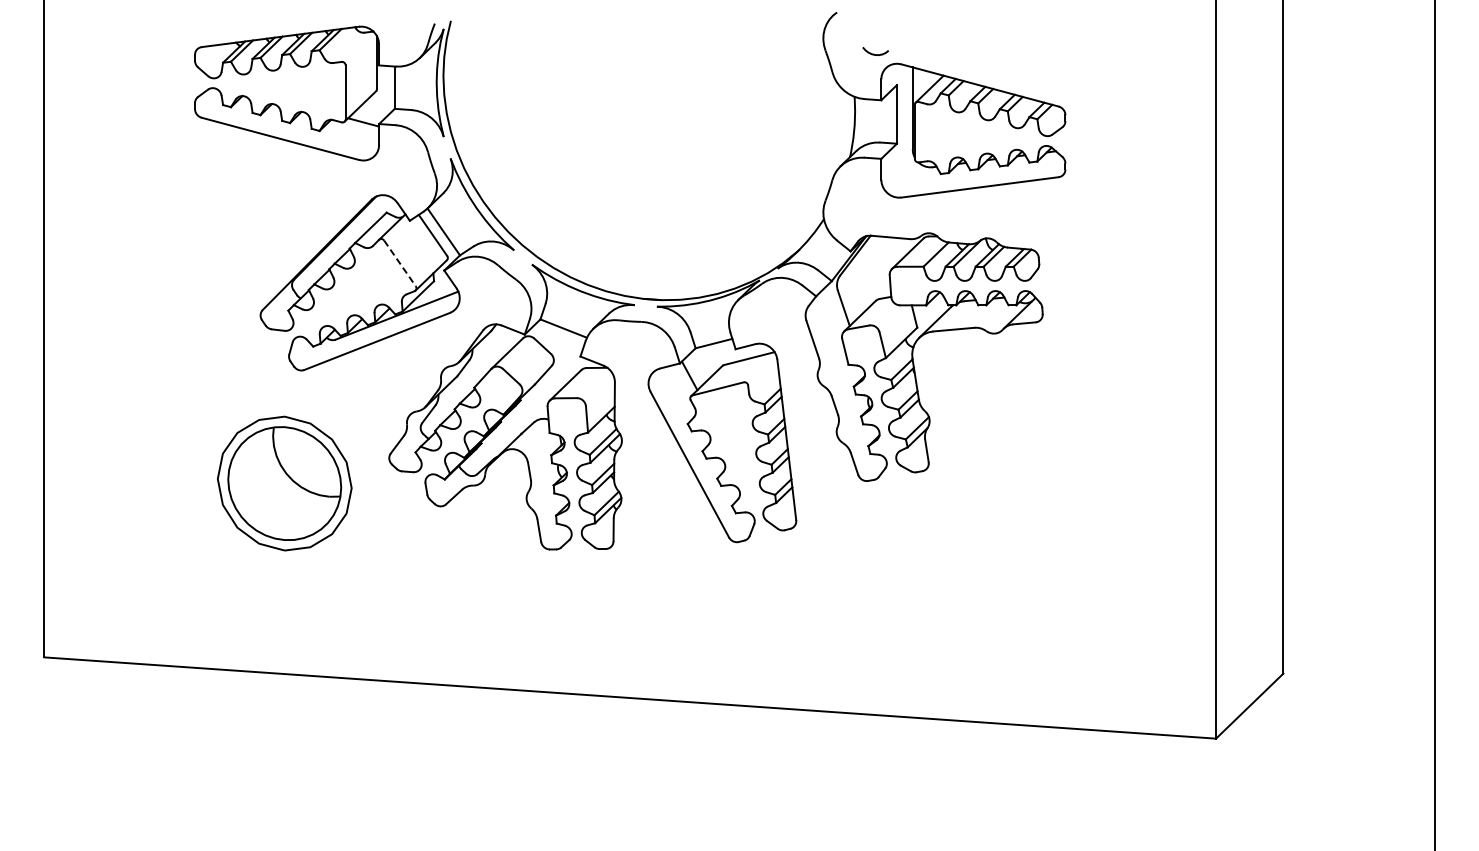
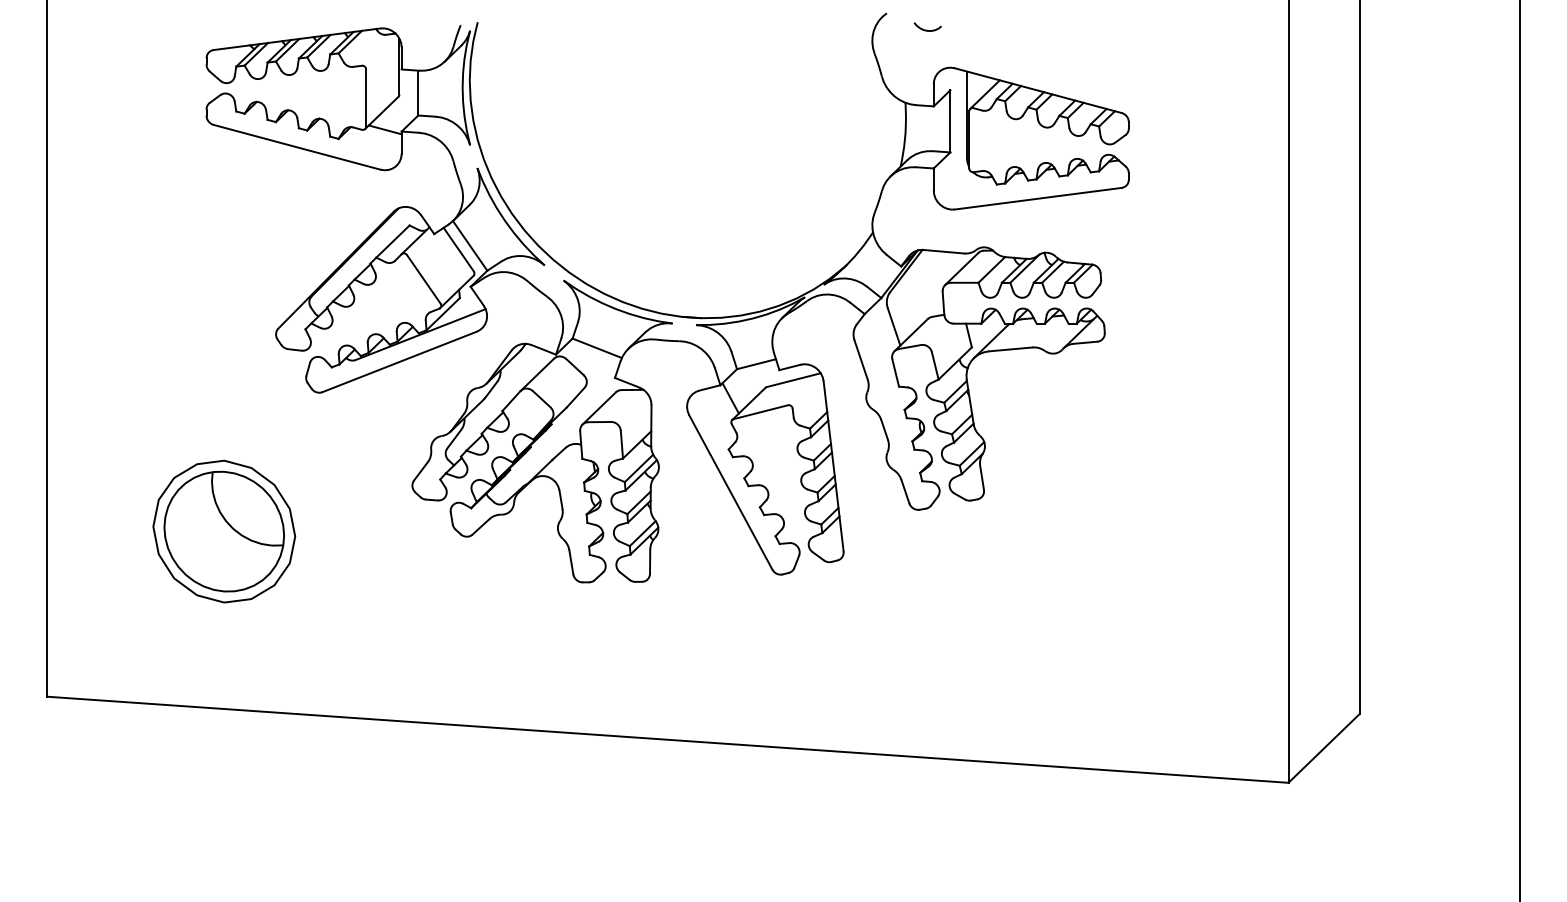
curve: (874, 53) -> (926, 29), moved
line: (400, 263) -> (424, 279), dashed -> solid
part: (284, 483) -> (224, 531), moved

